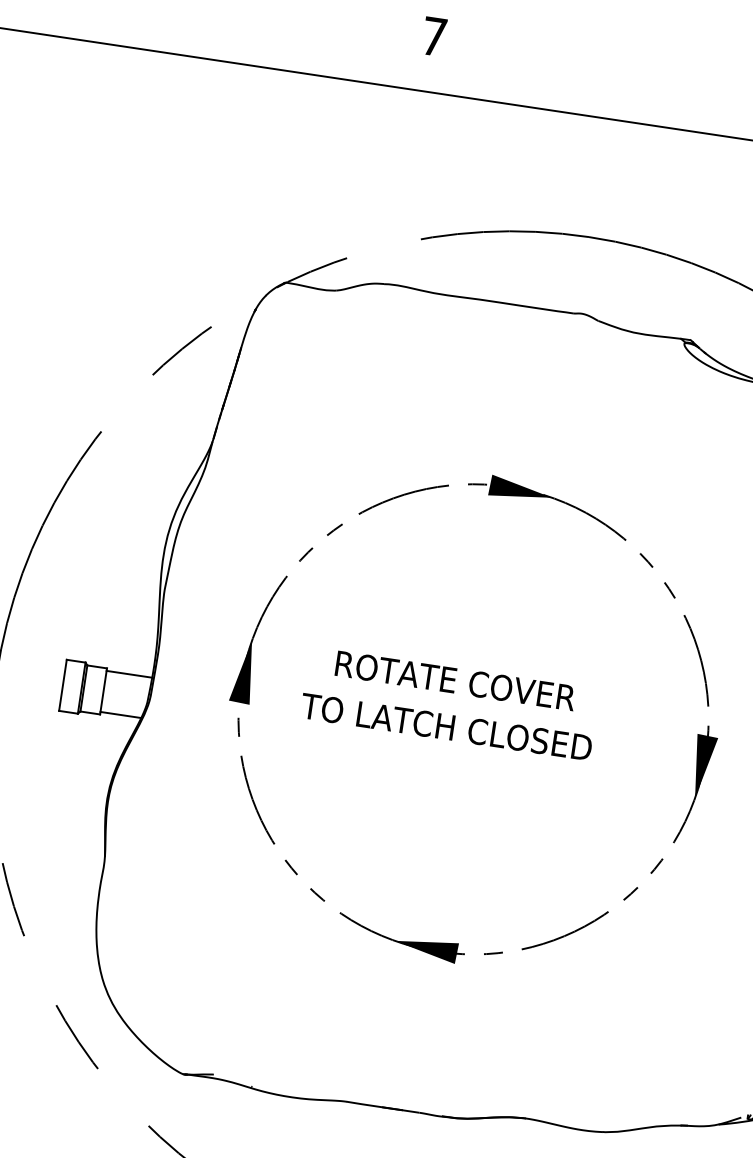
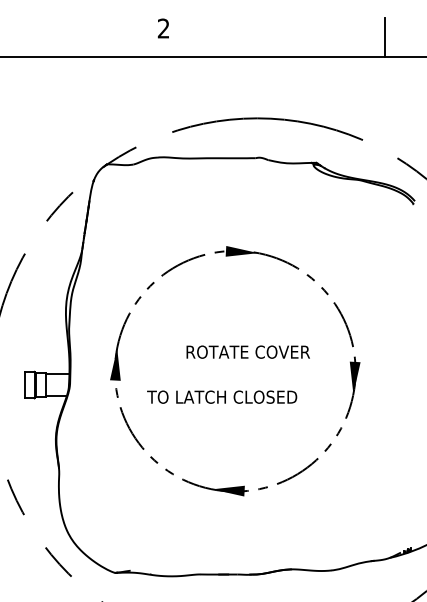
text: (433, 36) -> (163, 28), 7 -> 2
text: (454, 679) -> (247, 351), moved
text: (447, 725) -> (222, 396), moved

